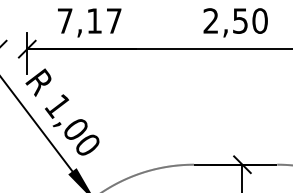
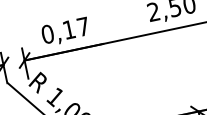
text: (64, 20) -> (47, 34), 7,17 -> 0,17

